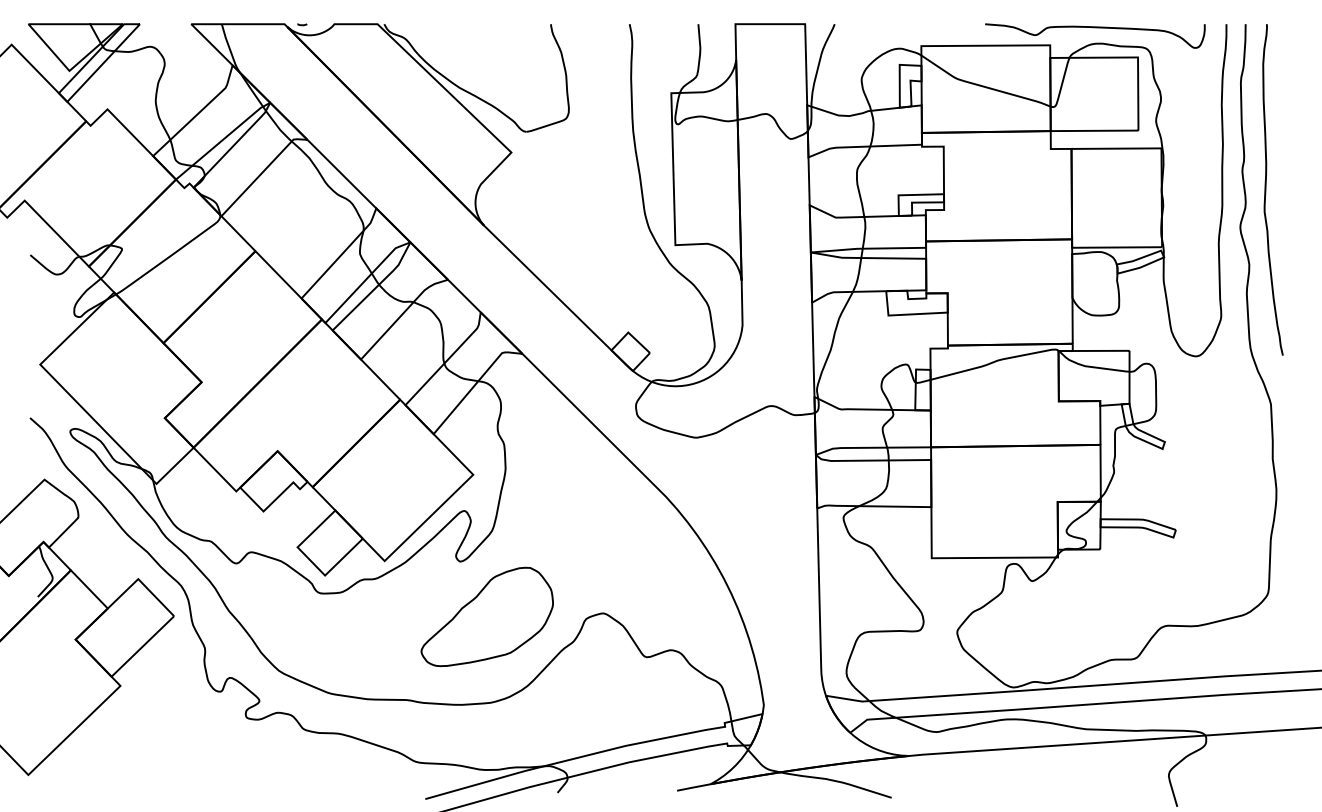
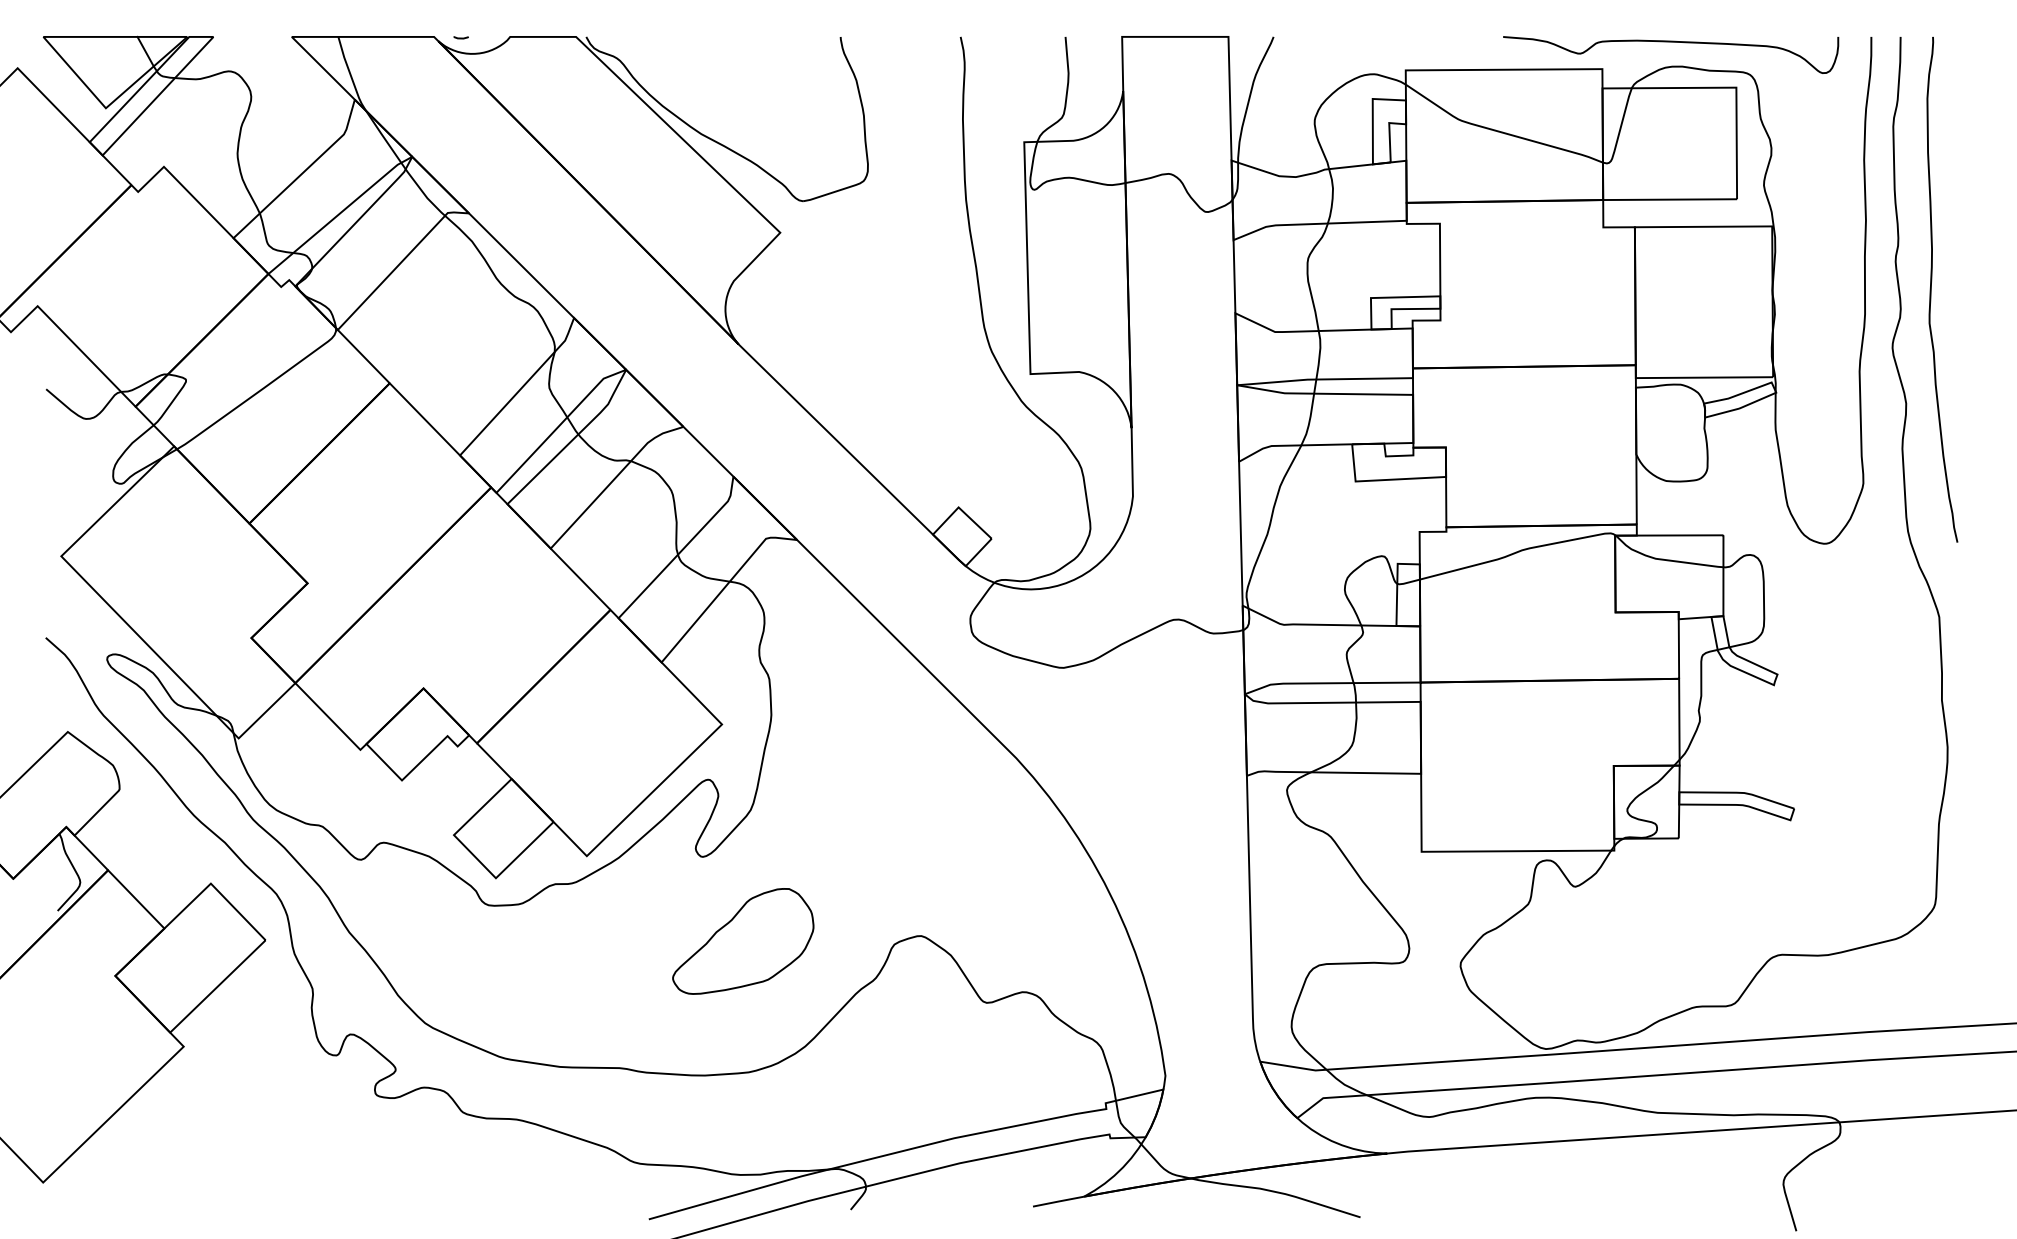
part: (486, 616) -> (742, 940), size x0.7

